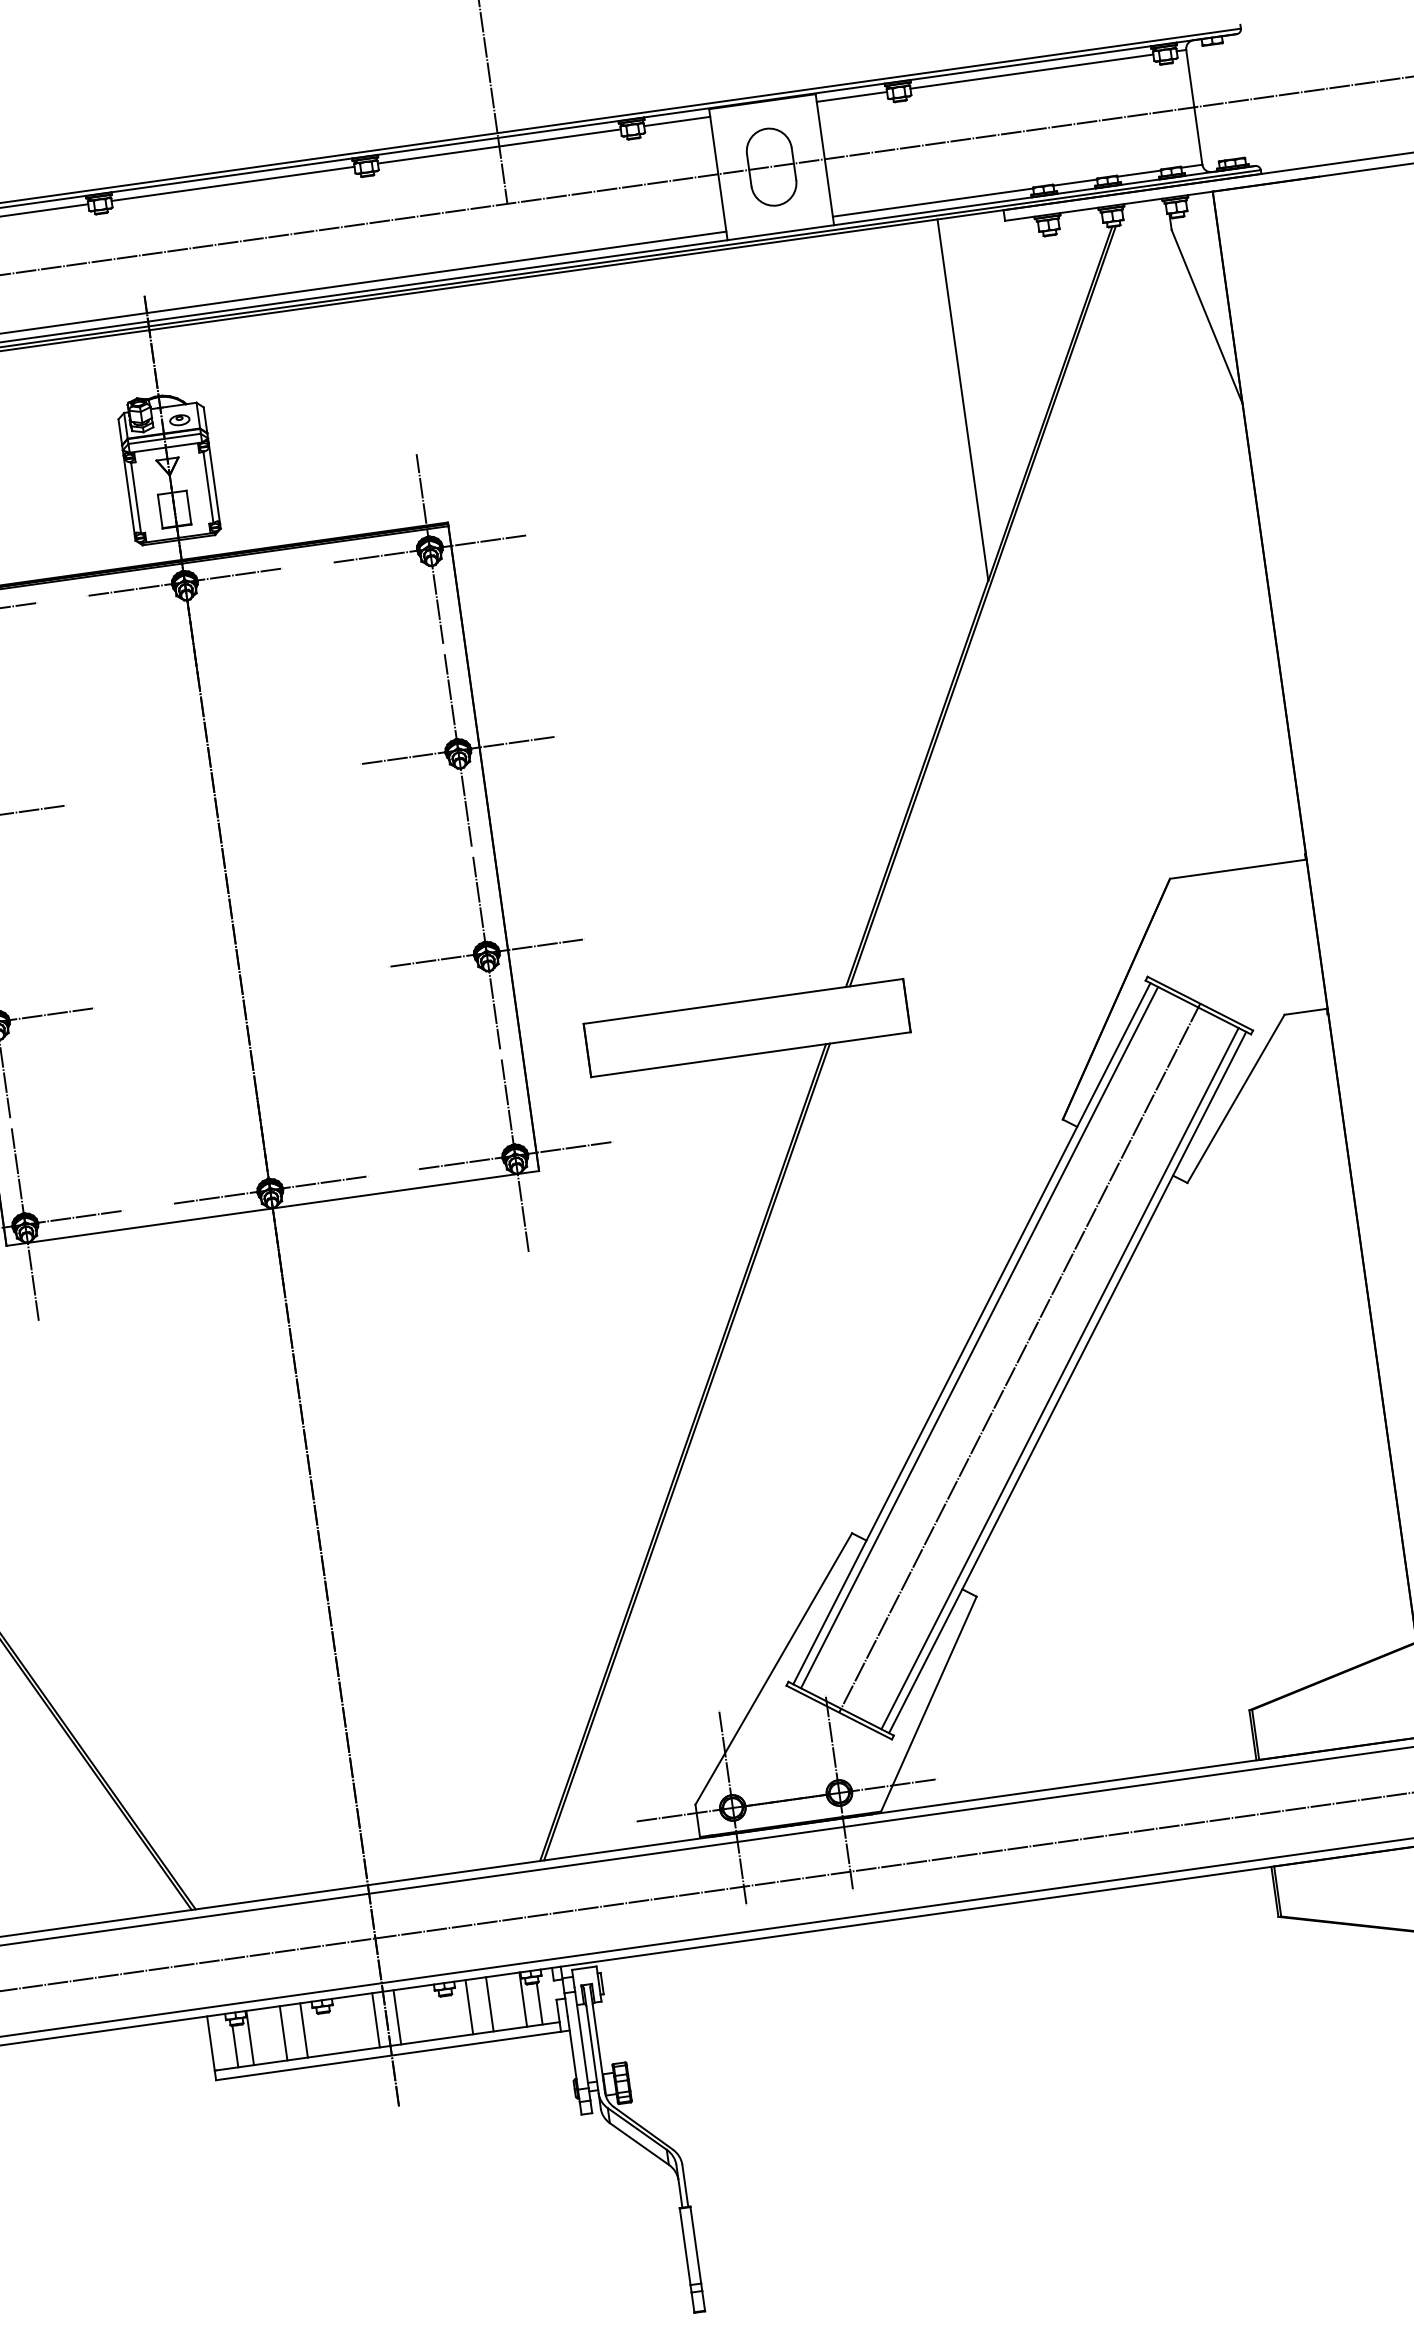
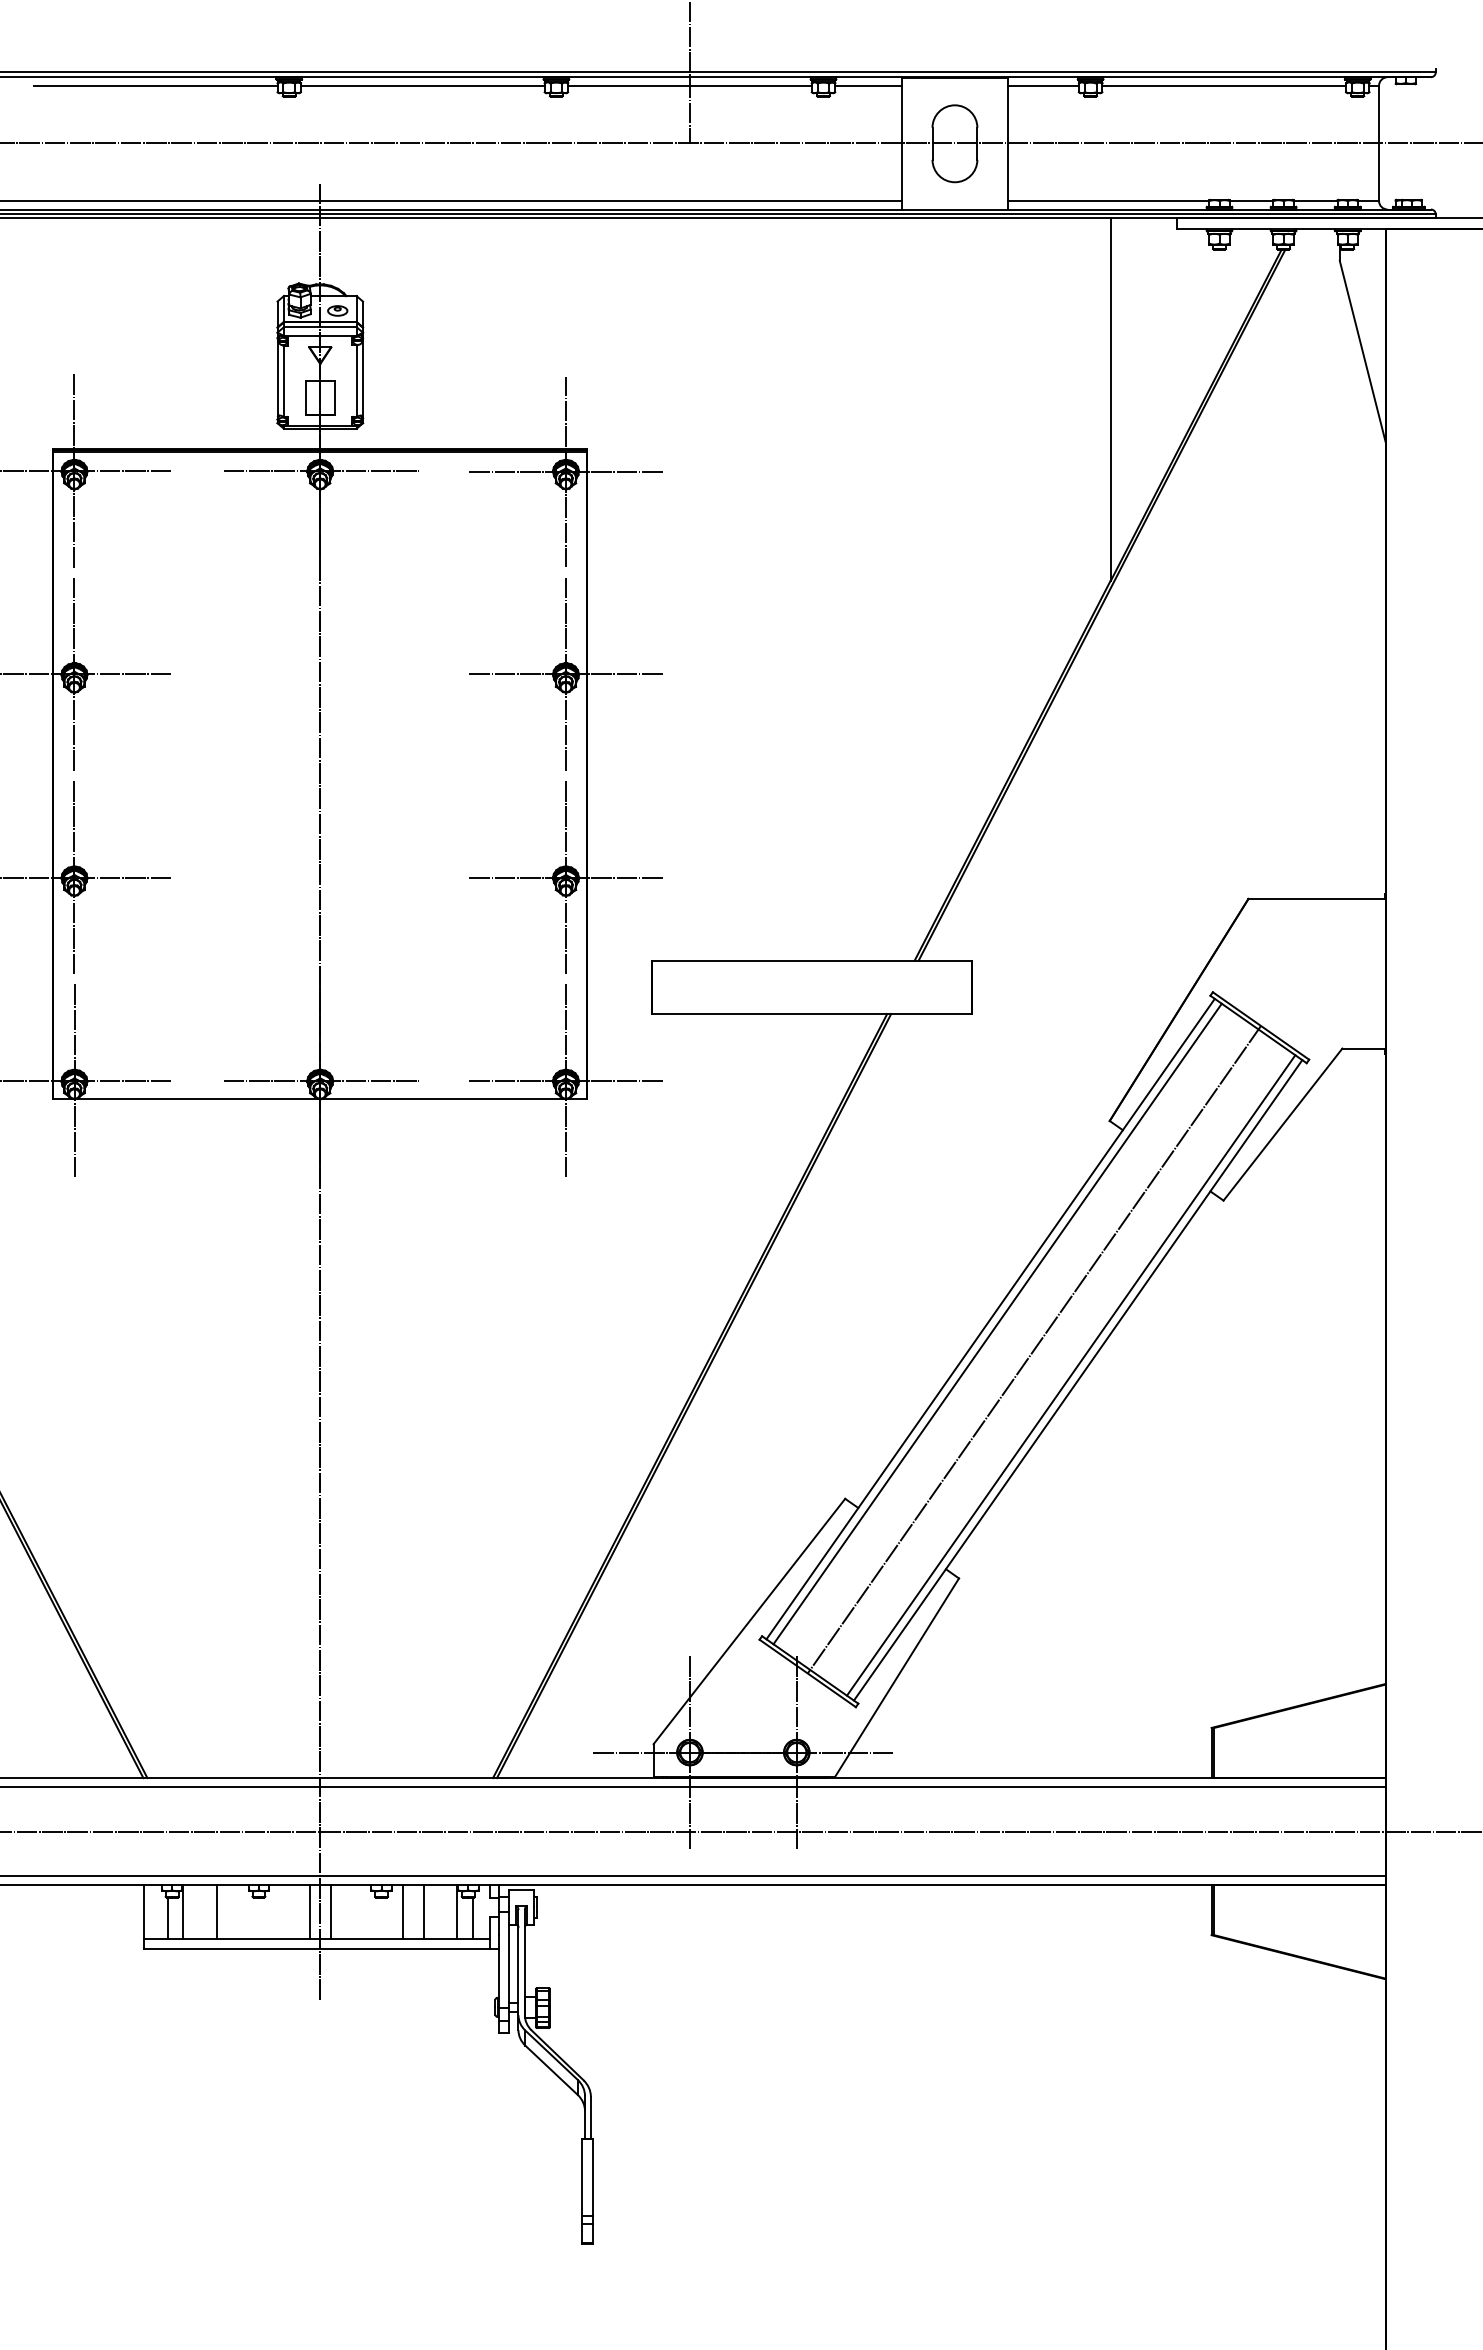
line: (304, 2029) -> (237, 1911), removed

